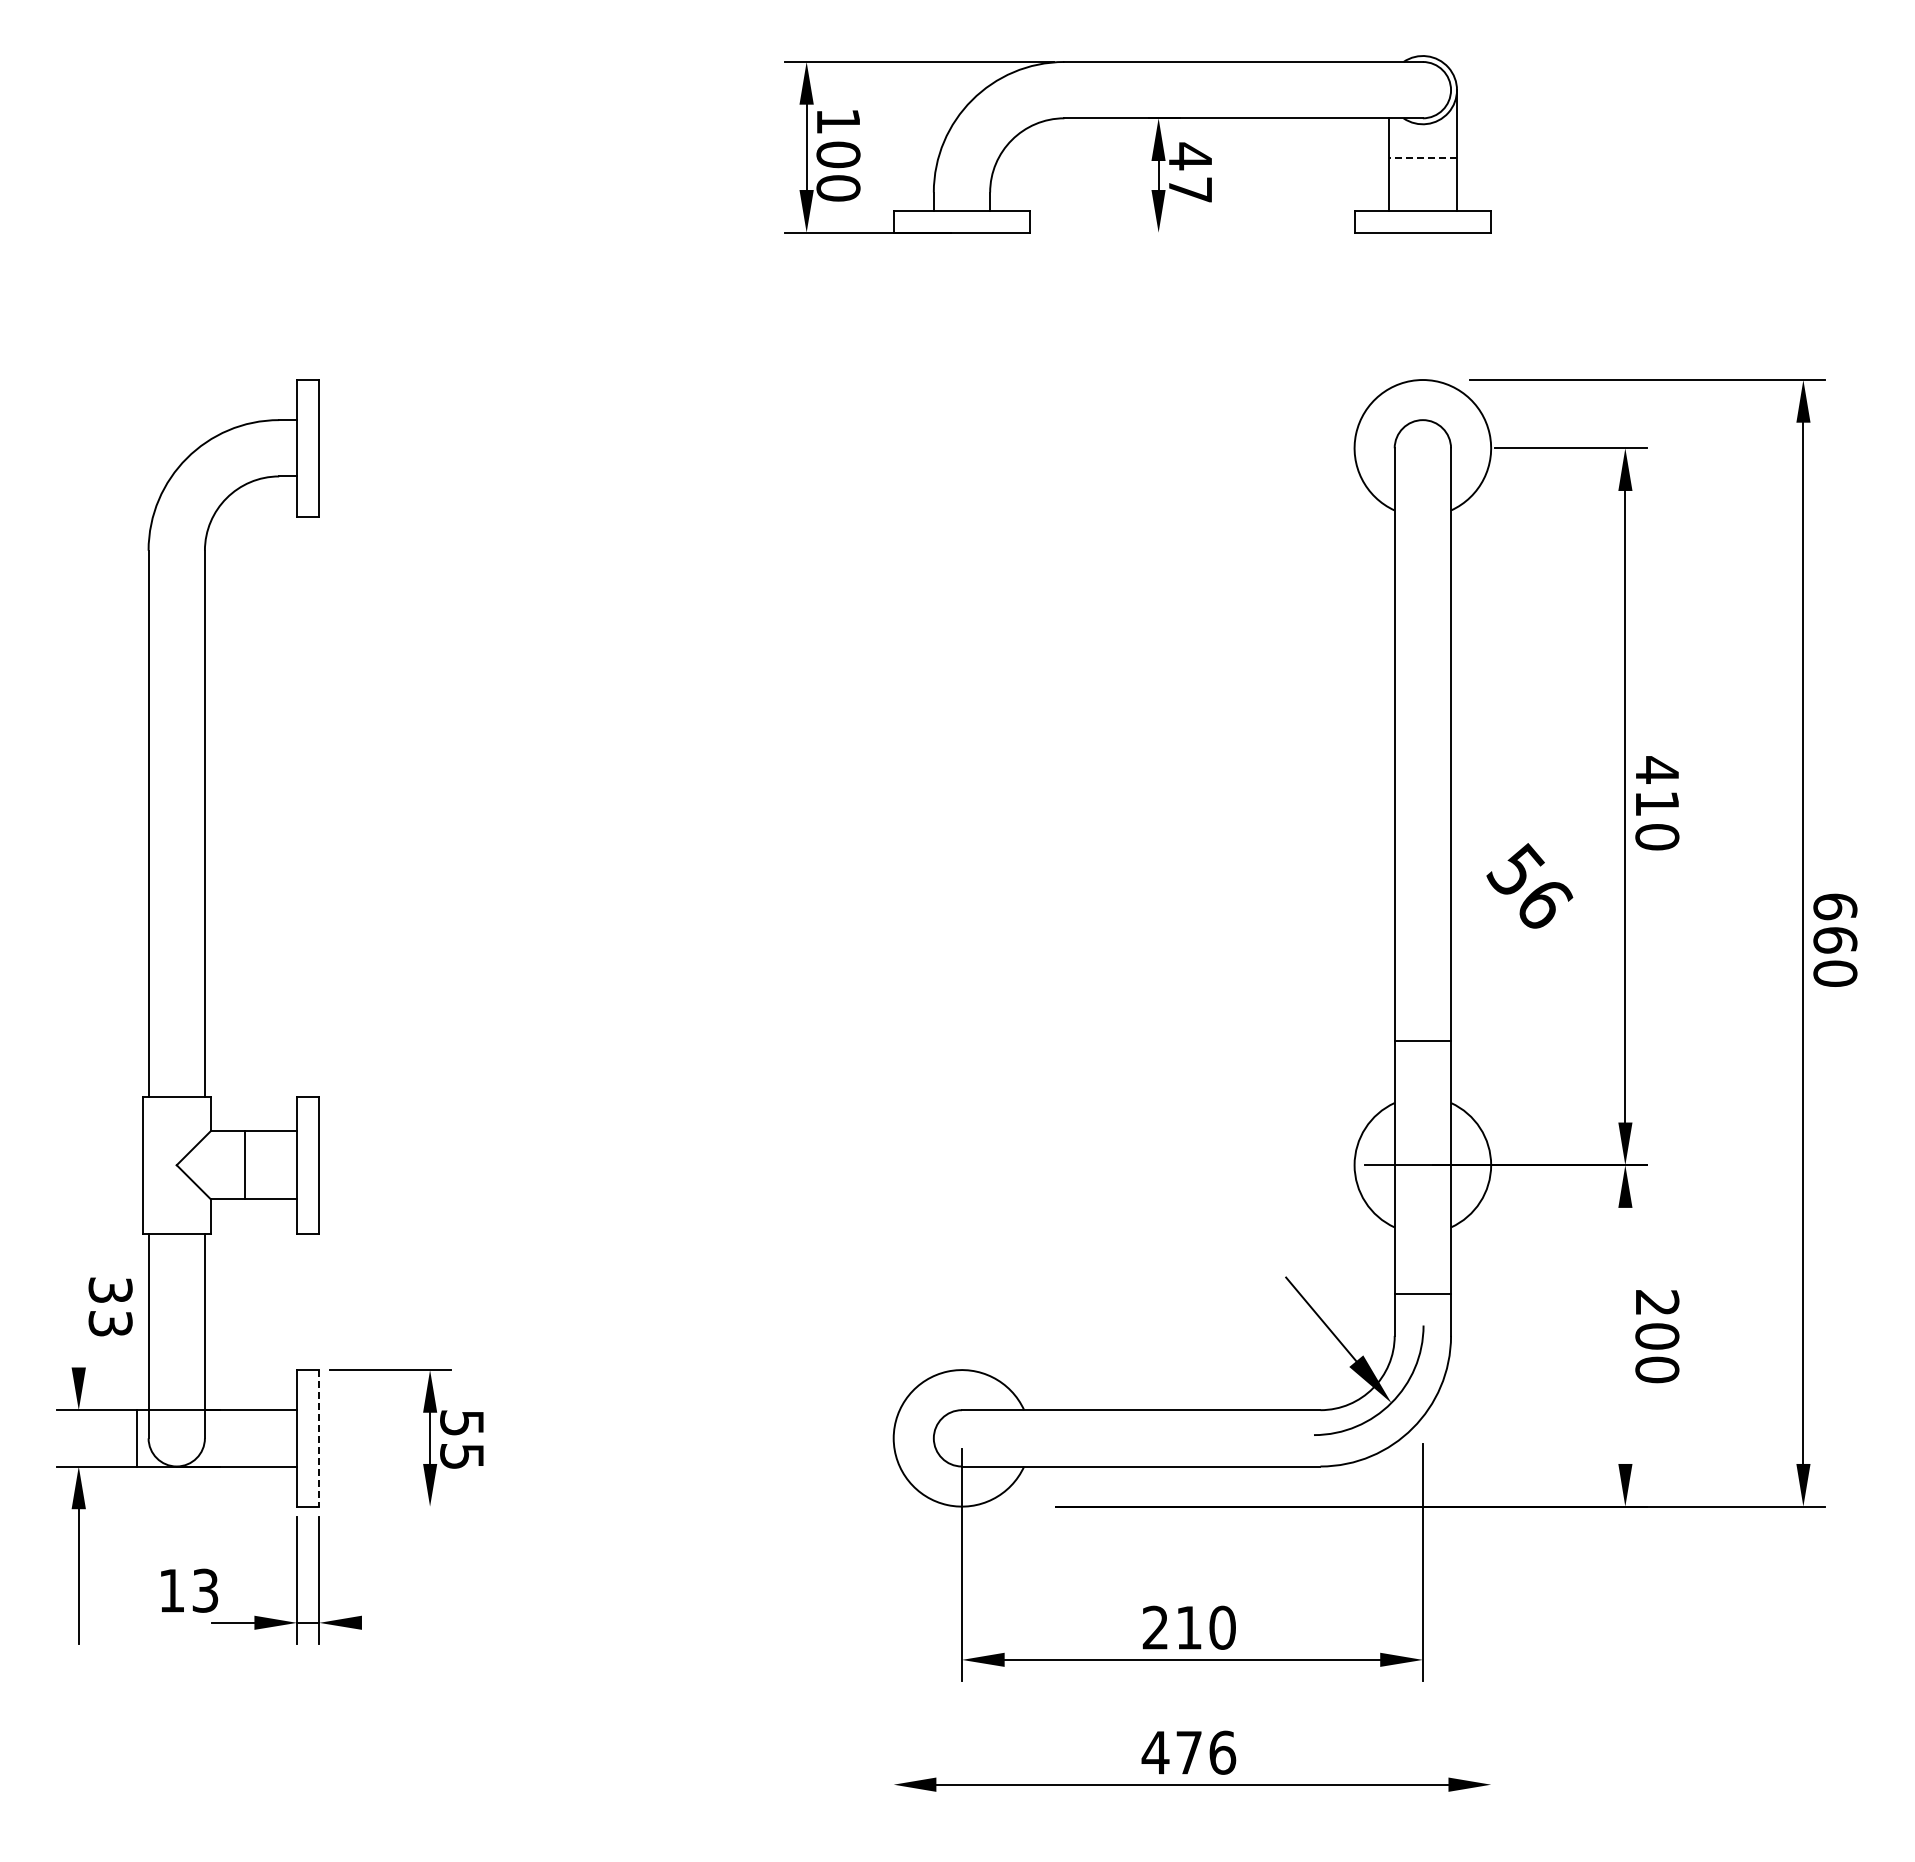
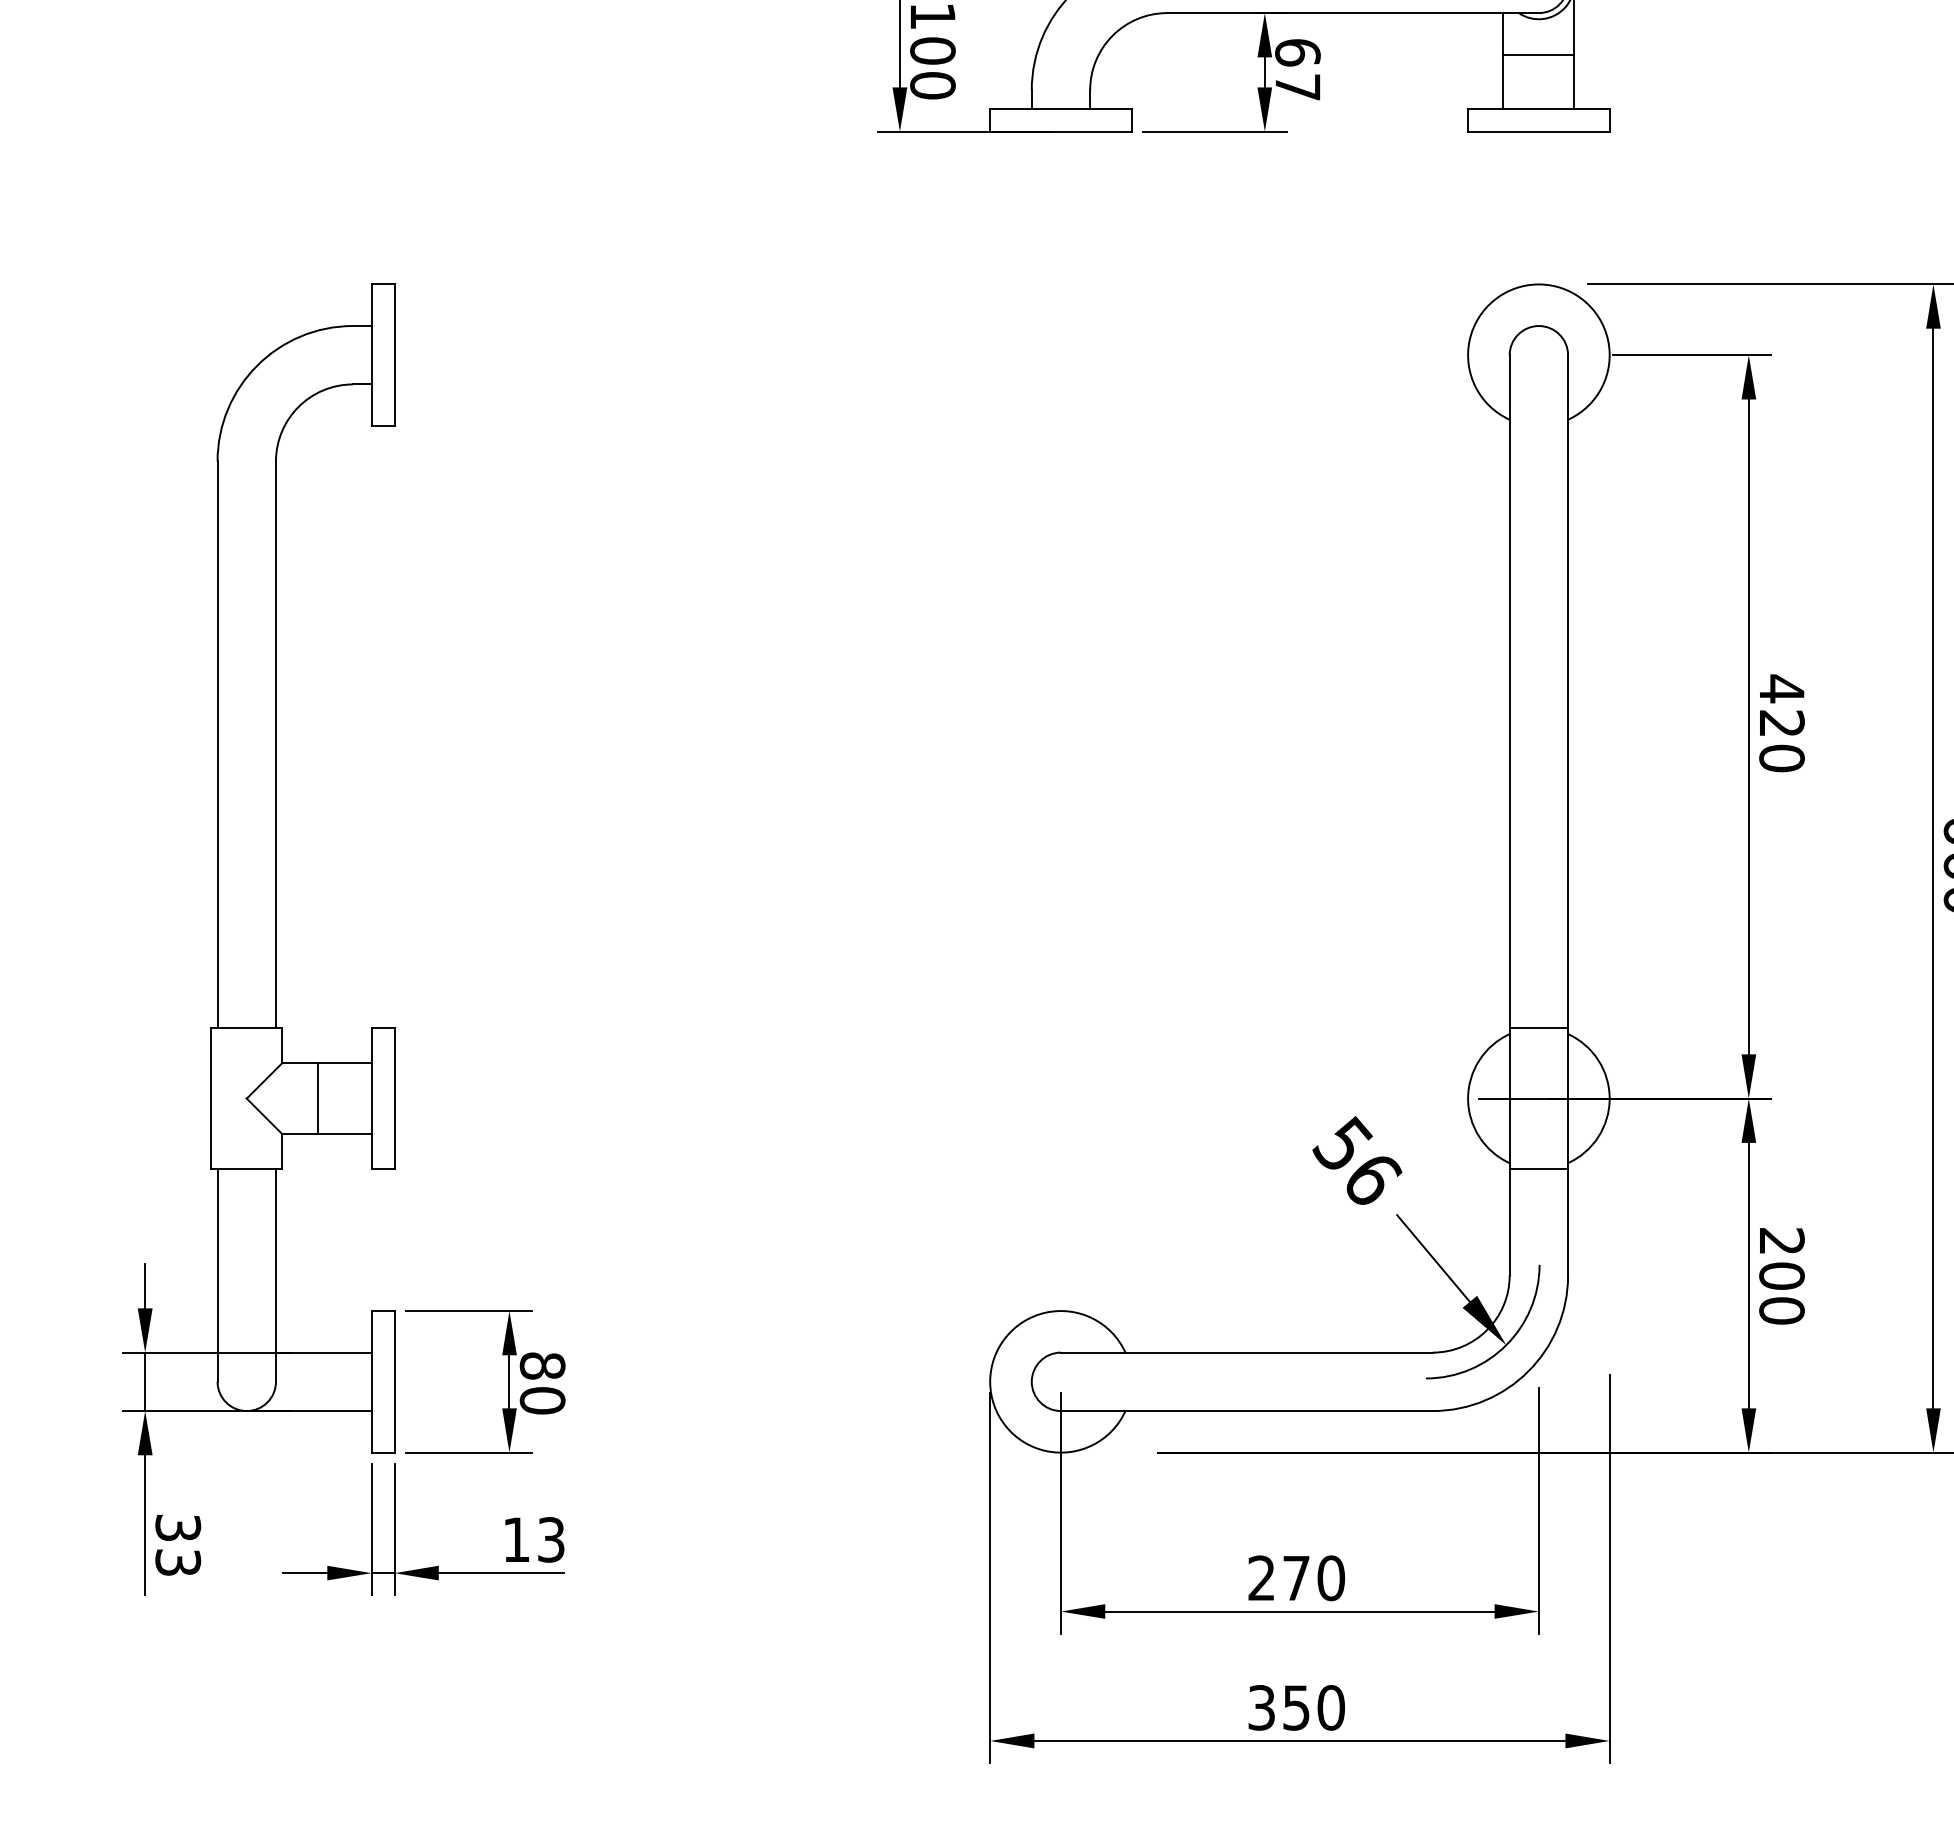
text: (1190, 156) -> (1297, 52), 47 -> 67
line: (1422, 158) -> (1538, 54), dashed -> solid
line: (1109, 232) -> (1213, 131), added
text: (1657, 802) -> (1782, 722), 410 -> 420
text: (1529, 885) -> (1357, 1160), moved
line: (1422, 1040) -> (1538, 1027), moved
line: (1422, 1293) -> (1538, 1169), moved
text: (110, 1306) -> (178, 1544), moved
line: (1625, 1335) -> (1748, 1275), added
line: (78, 1345) -> (144, 1285), added
line: (136, 1438) -> (144, 1381), moved
line: (319, 1438) -> (394, 1381), dashed -> solid
text: (462, 1439) -> (543, 1383), 55 -> 80
line: (390, 1506) -> (468, 1452), added
text: (189, 1590) -> (534, 1539), moved
line: (1491, 1618) -> (1610, 1568), added
line: (421, 1622) -> (500, 1572), added
line: (893, 1627) -> (989, 1577), added
text: (1188, 1627) -> (1295, 1577), 210 -> 270
text: (1188, 1752) -> (1295, 1707), 476 -> 350

